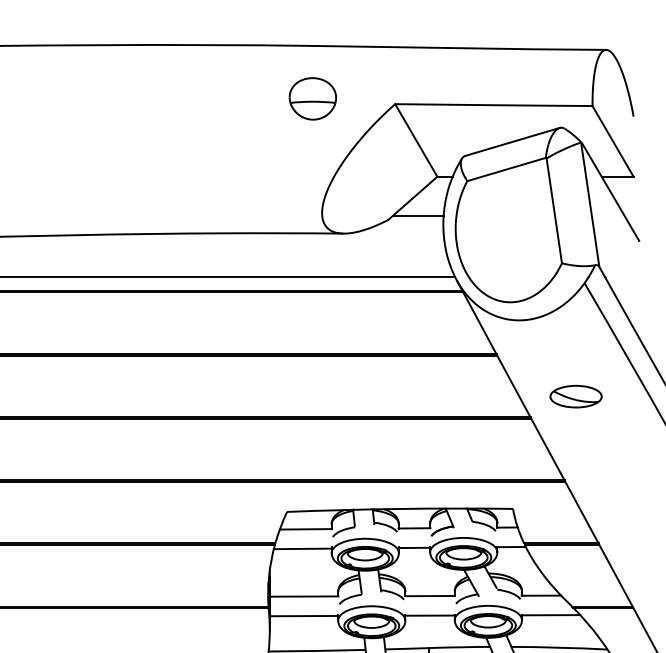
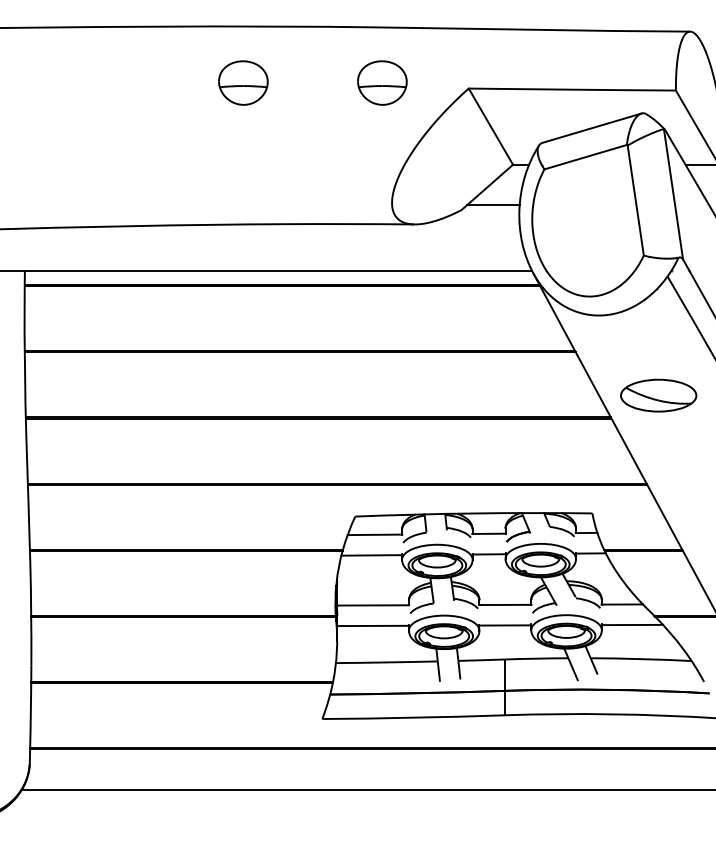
part: (180, 98) -> (243, 82), added
part: (575, 396) -> (658, 395), size x1.4

